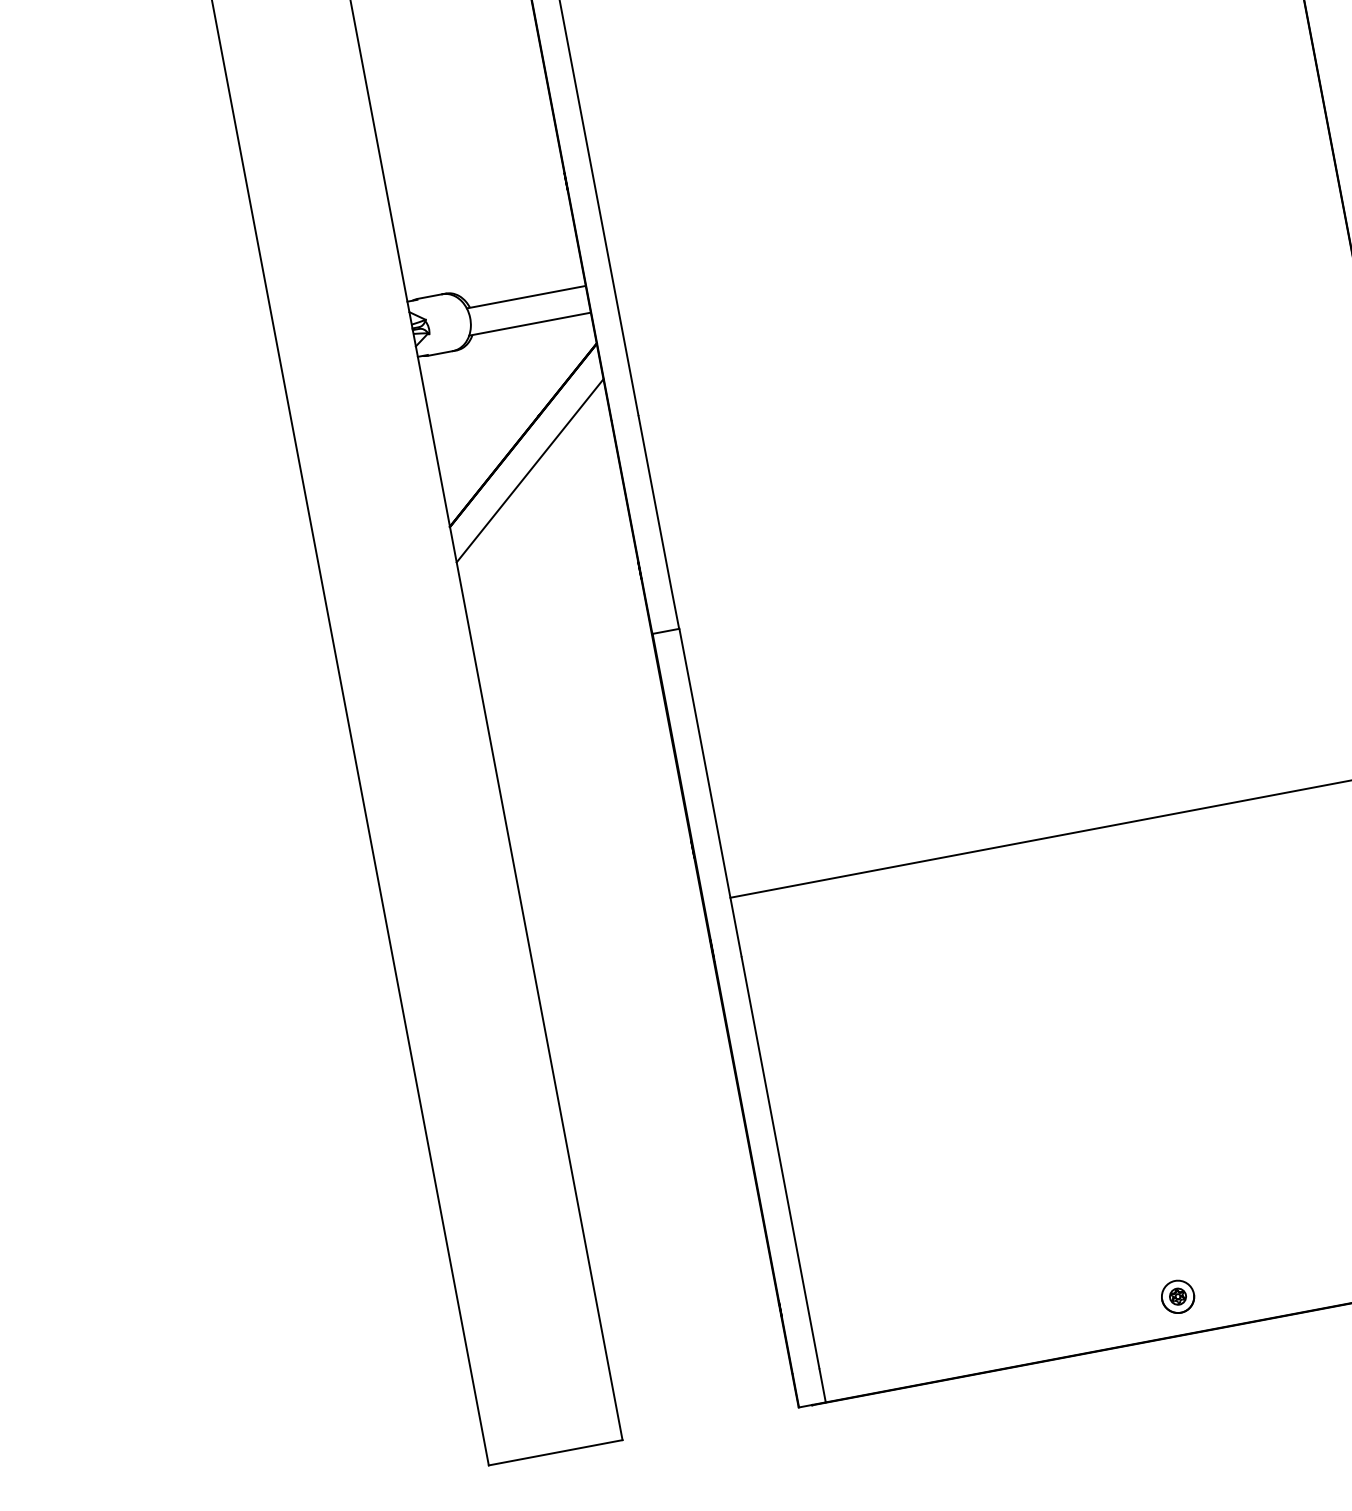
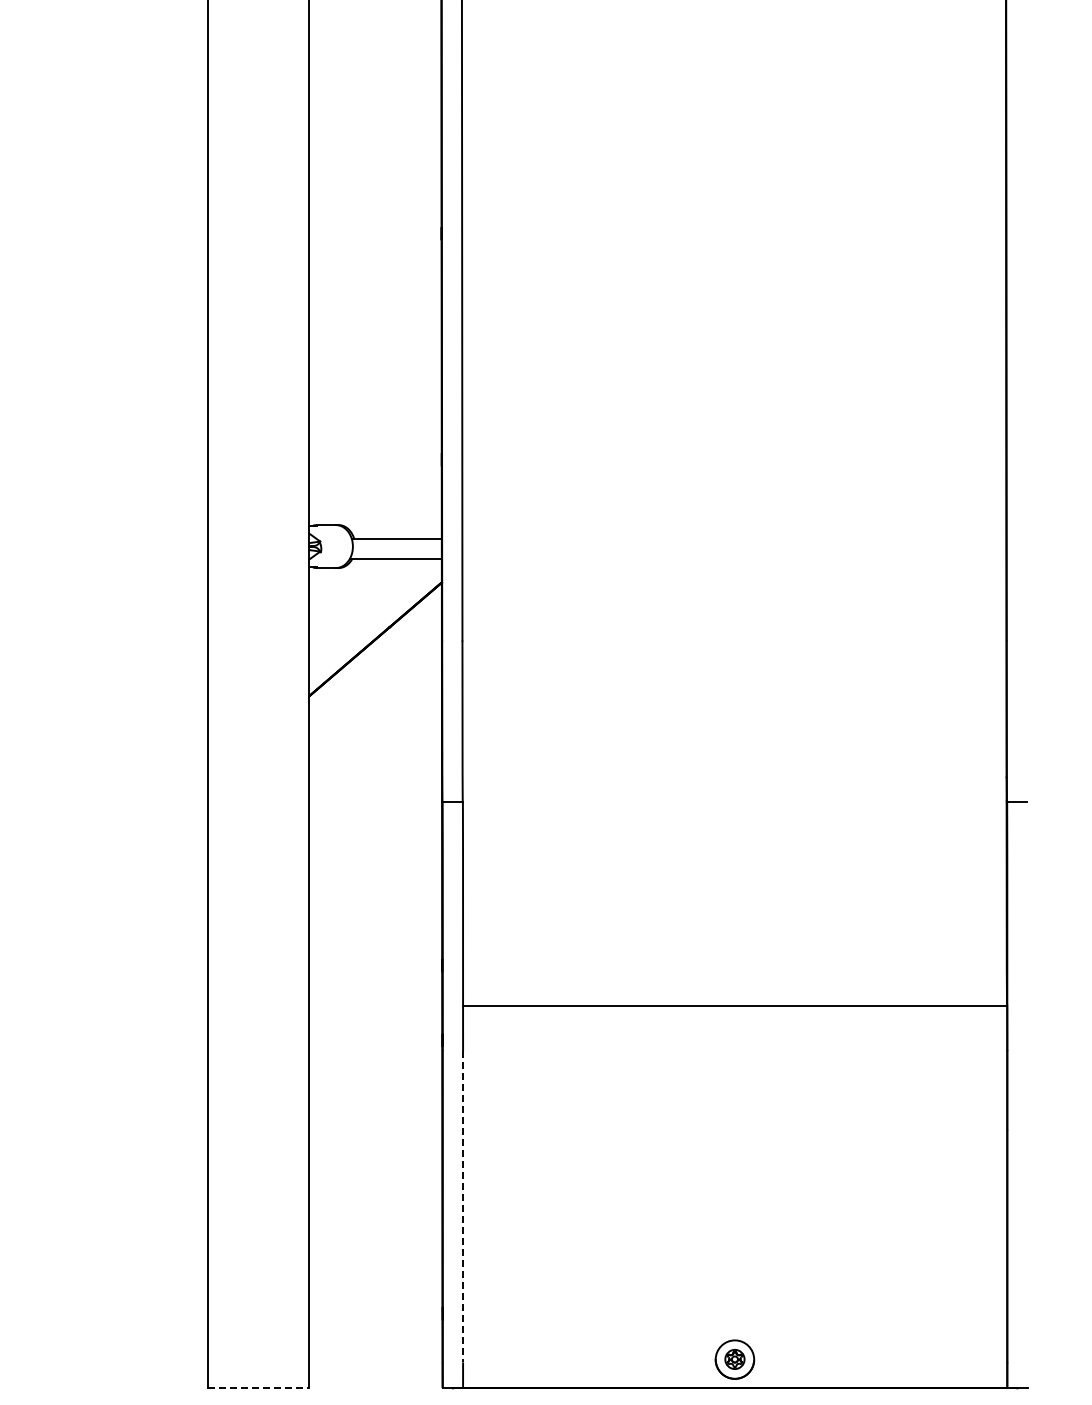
line: (530, 471) -> (375, 666), removed
line: (781, 1162) -> (463, 1206), solid -> dashed
part: (1178, 1296) -> (735, 1359), size x1.6
line: (555, 1452) -> (258, 1387), solid -> dashed

